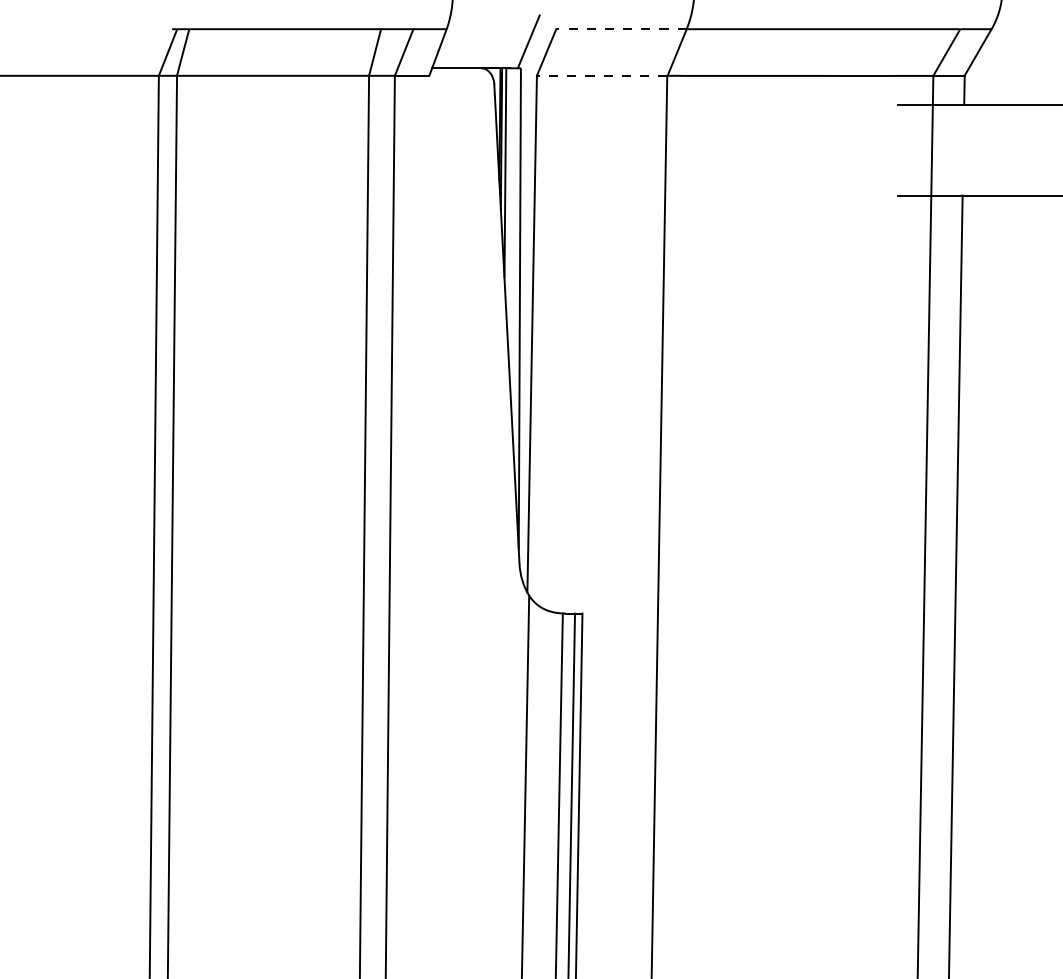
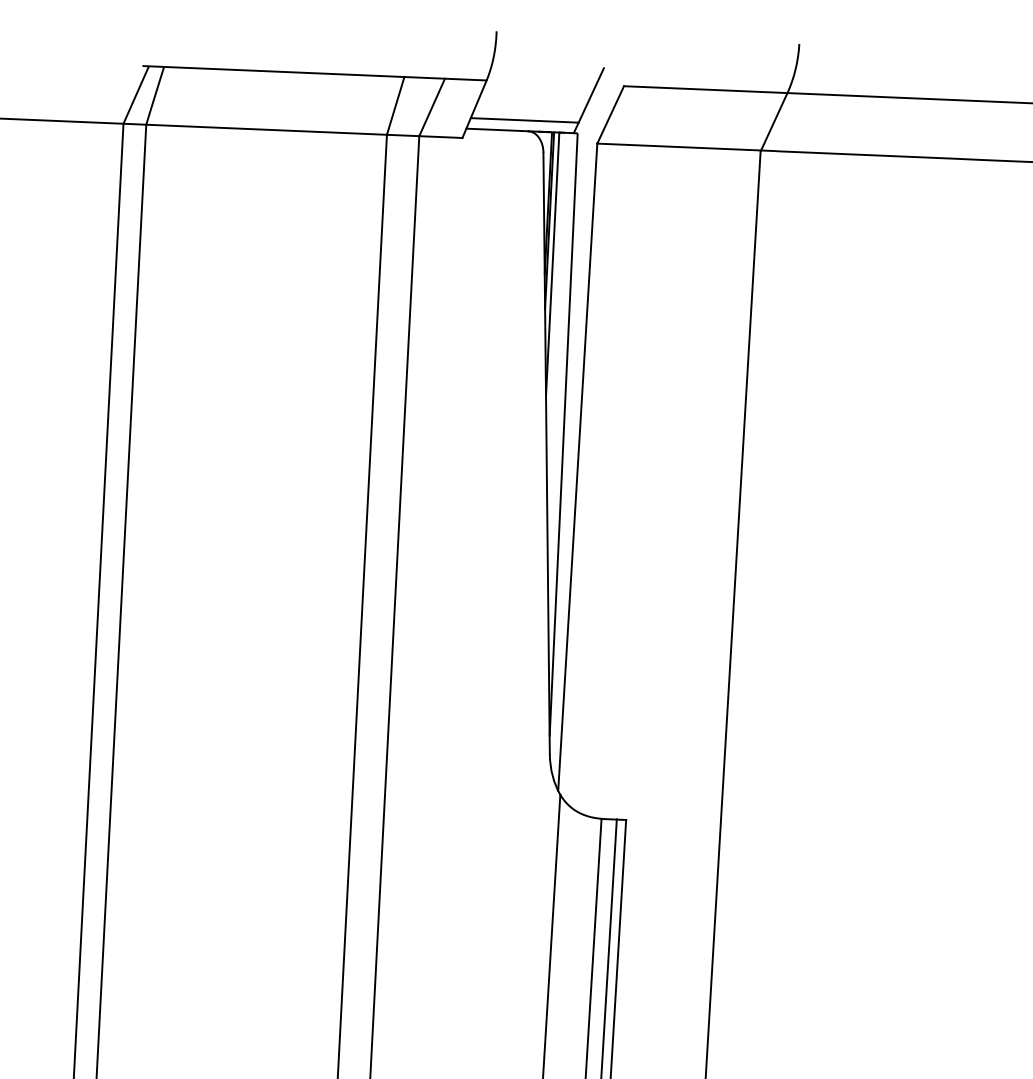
line: (621, 29) -> (705, 90), dashed -> solid
line: (478, 59) -> (524, 120), added
line: (601, 75) -> (678, 146), dashed -> solid

